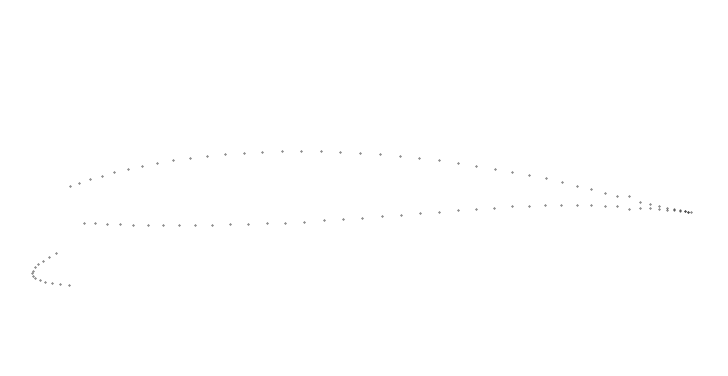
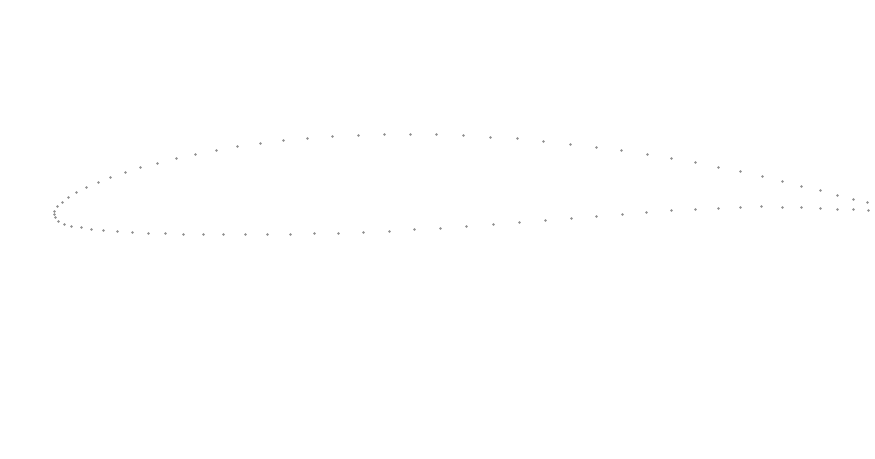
part: (629, 203) -> (853, 204), size x0.62
part: (43, 262) -> (68, 199), moved

